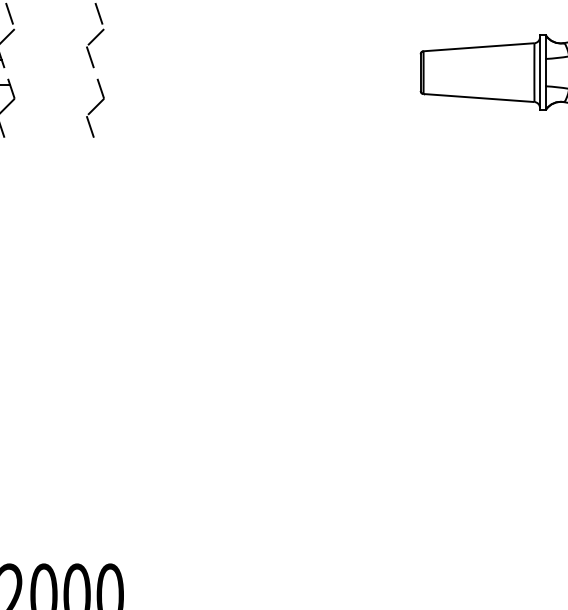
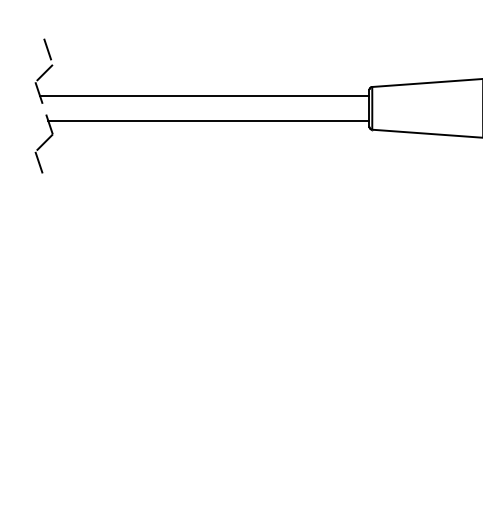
line: (255, 59) -> (204, 95), added
line: (259, 85) -> (208, 121), added

